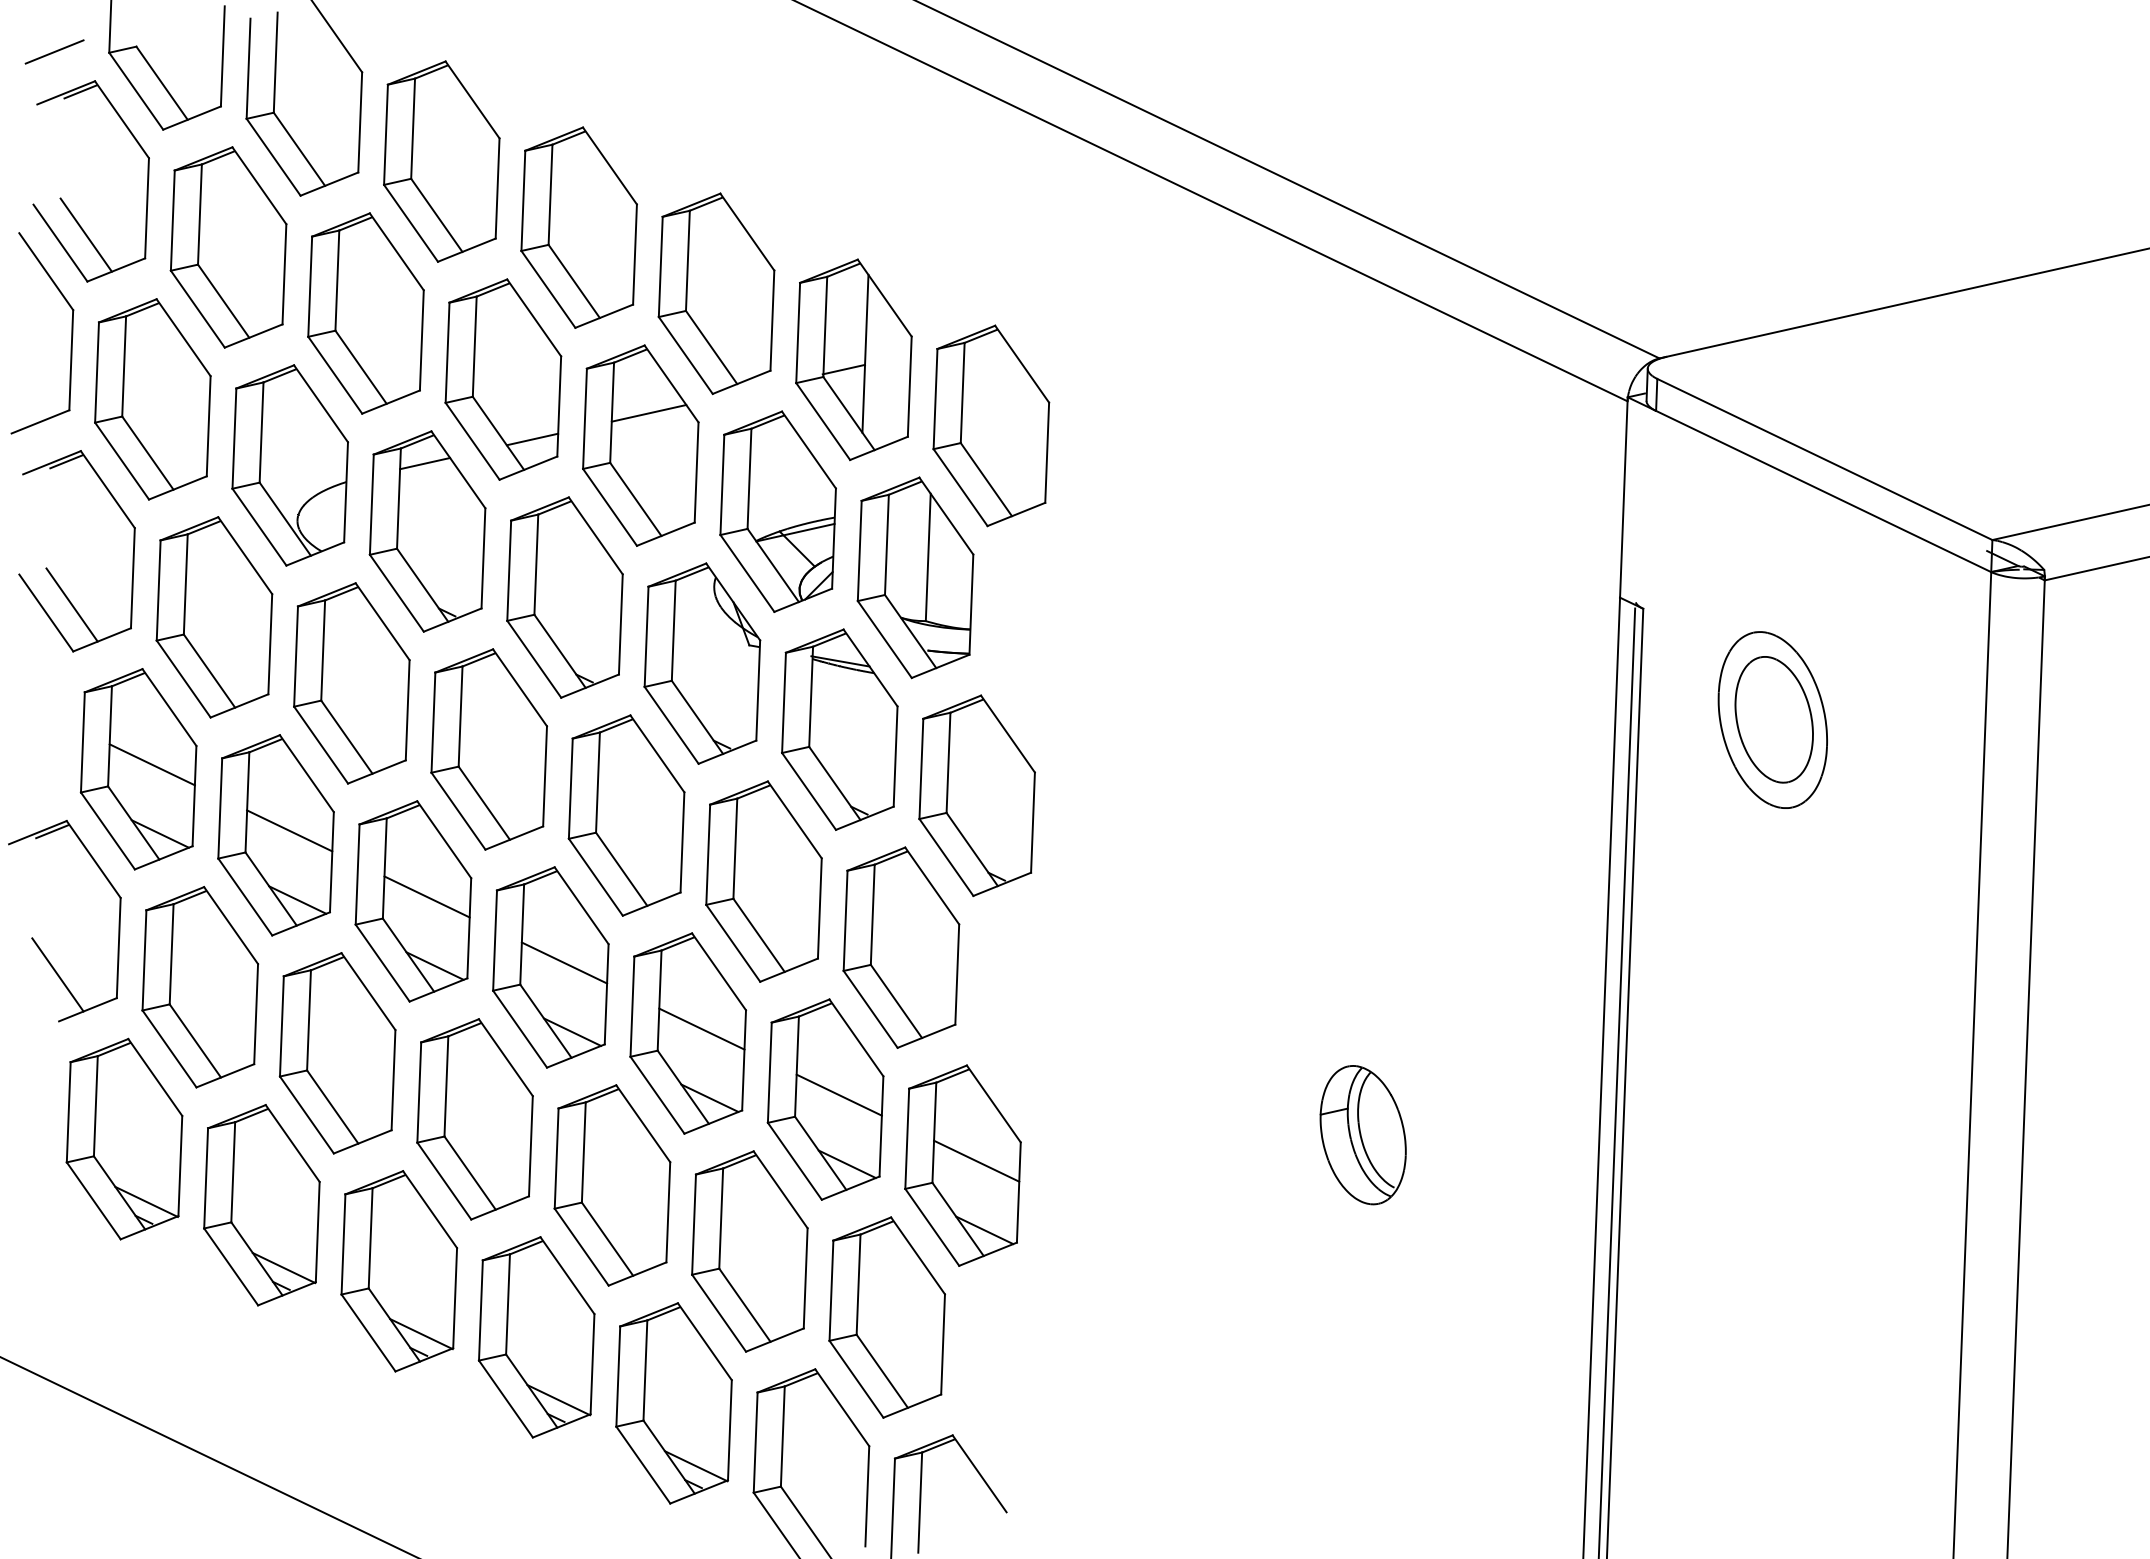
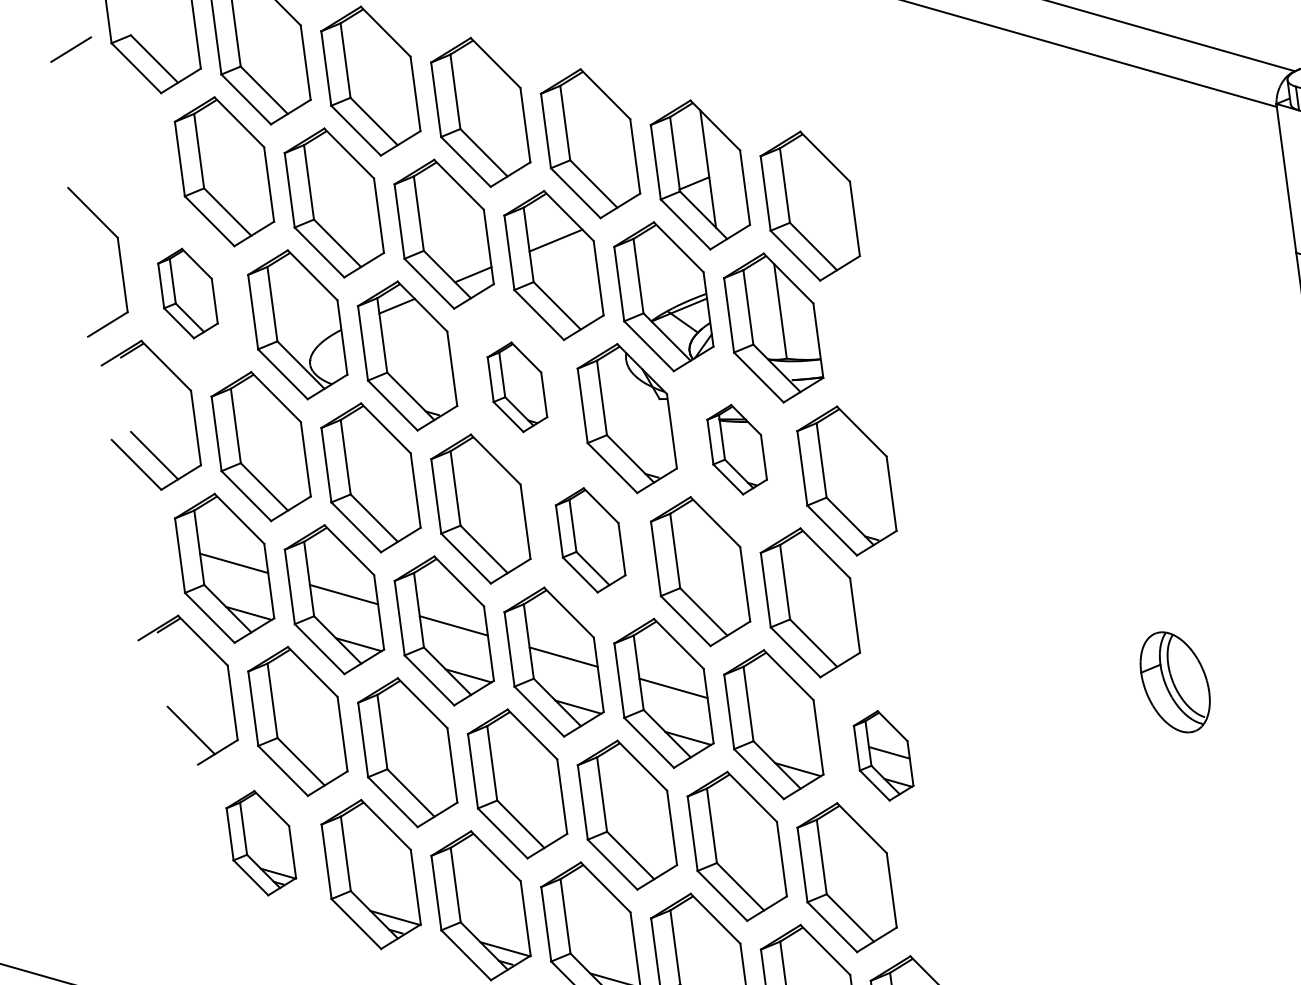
part: (63, 200) -> (96, 158), removed
part: (152, 399) -> (187, 293), size x0.6
part: (564, 597) -> (517, 387), size x0.6
part: (839, 729) -> (736, 449), size x0.6
part: (626, 815) -> (590, 540), size x0.7
line: (838, 1094) -> (782, 719), removed
part: (124, 1138) -> (261, 842), size x0.7
part: (962, 1165) -> (883, 755), size x0.6

